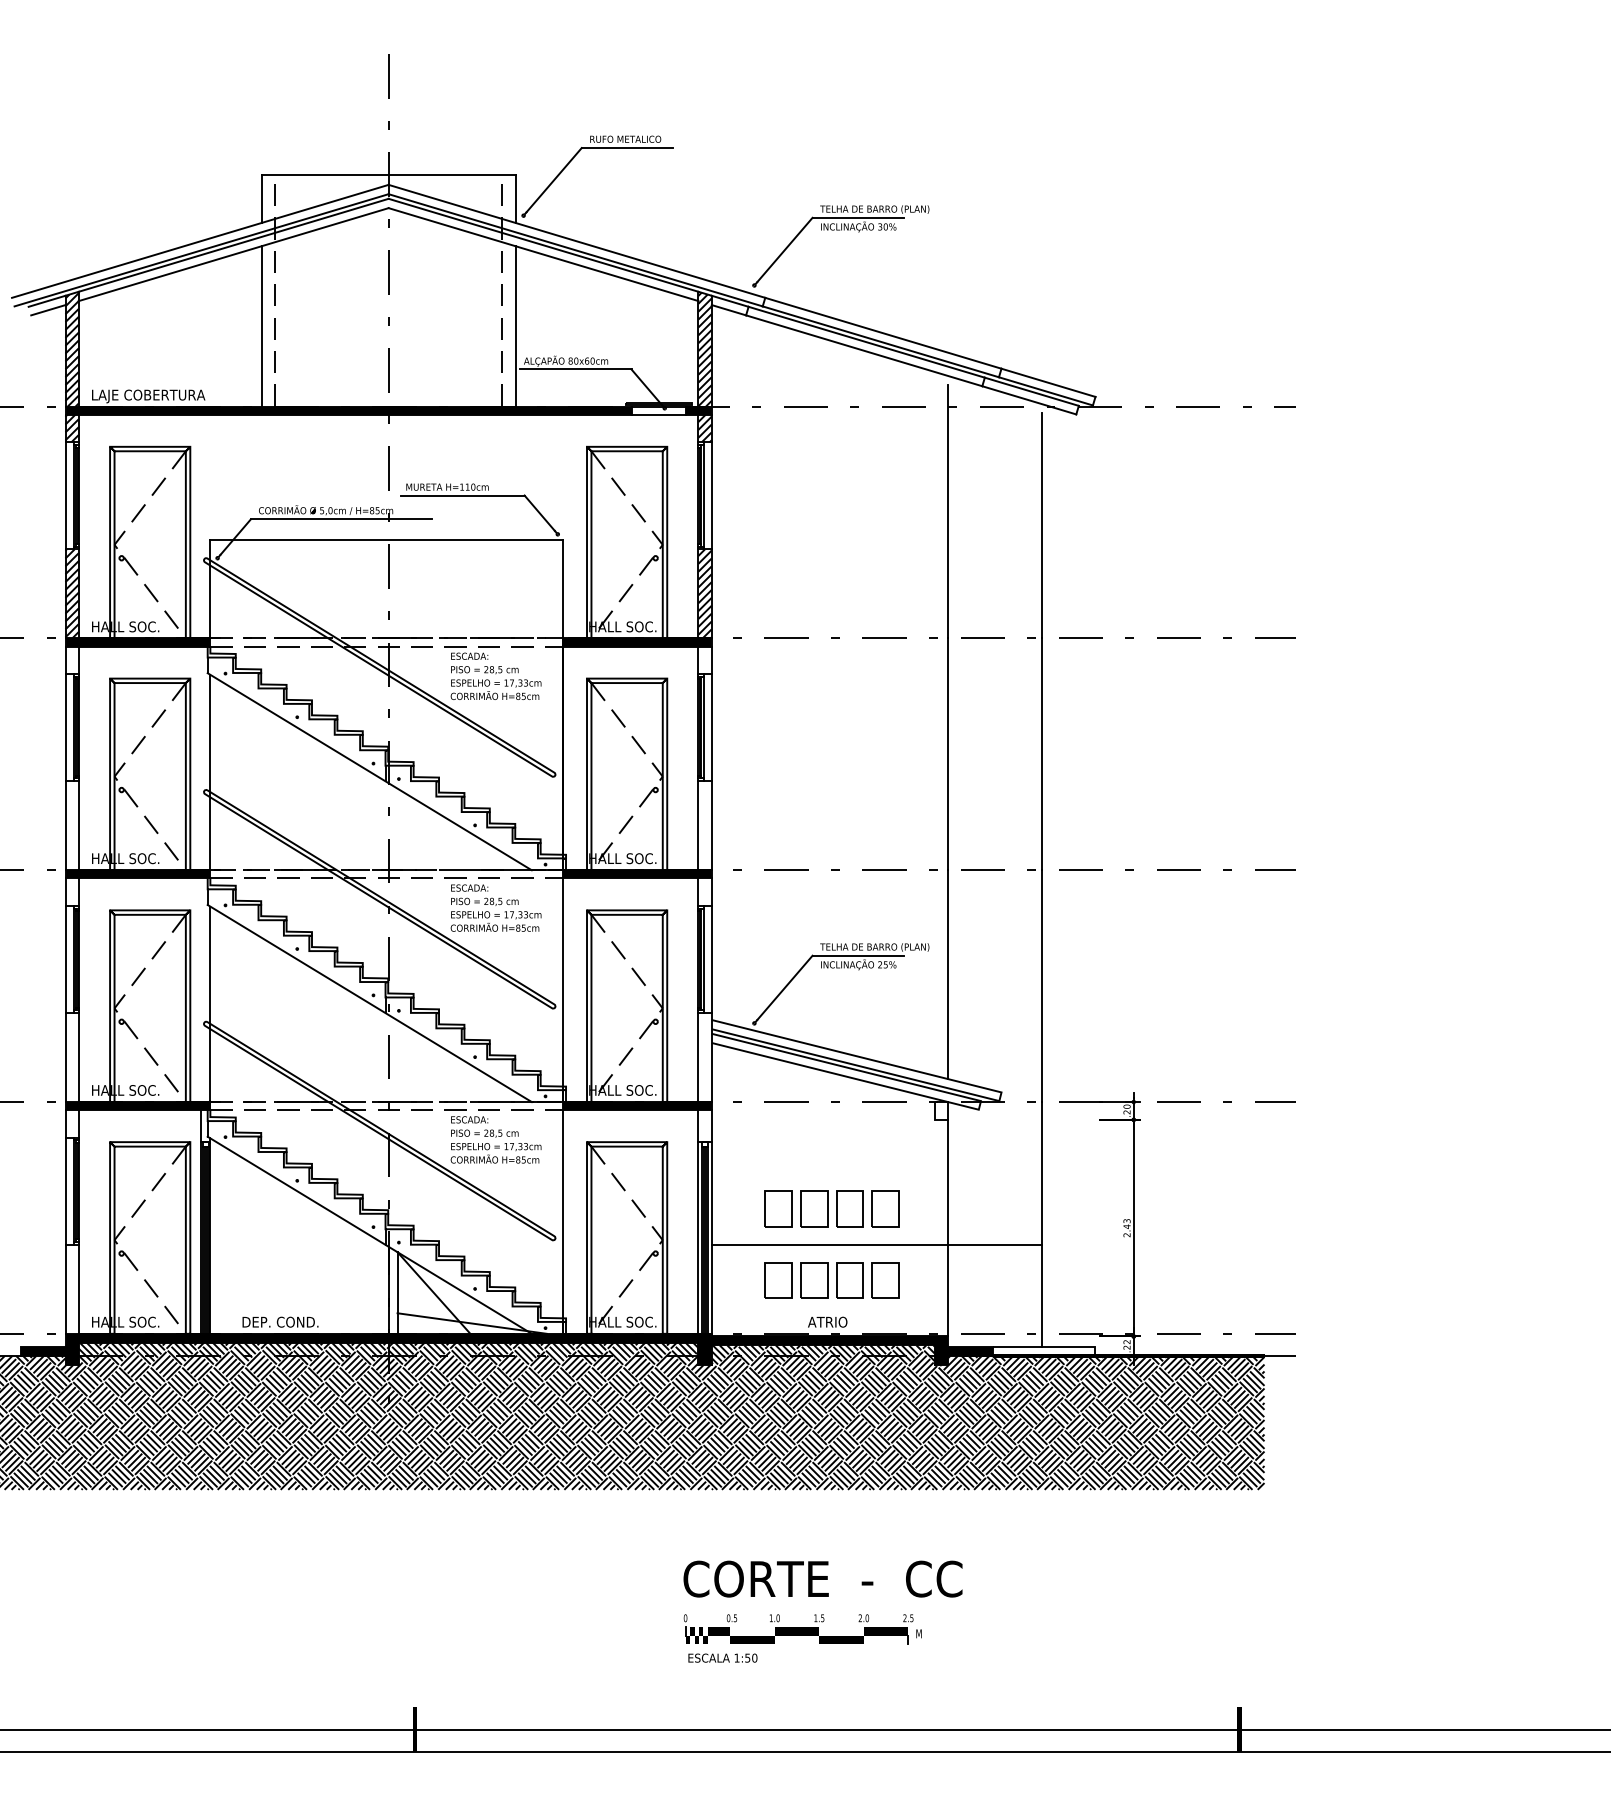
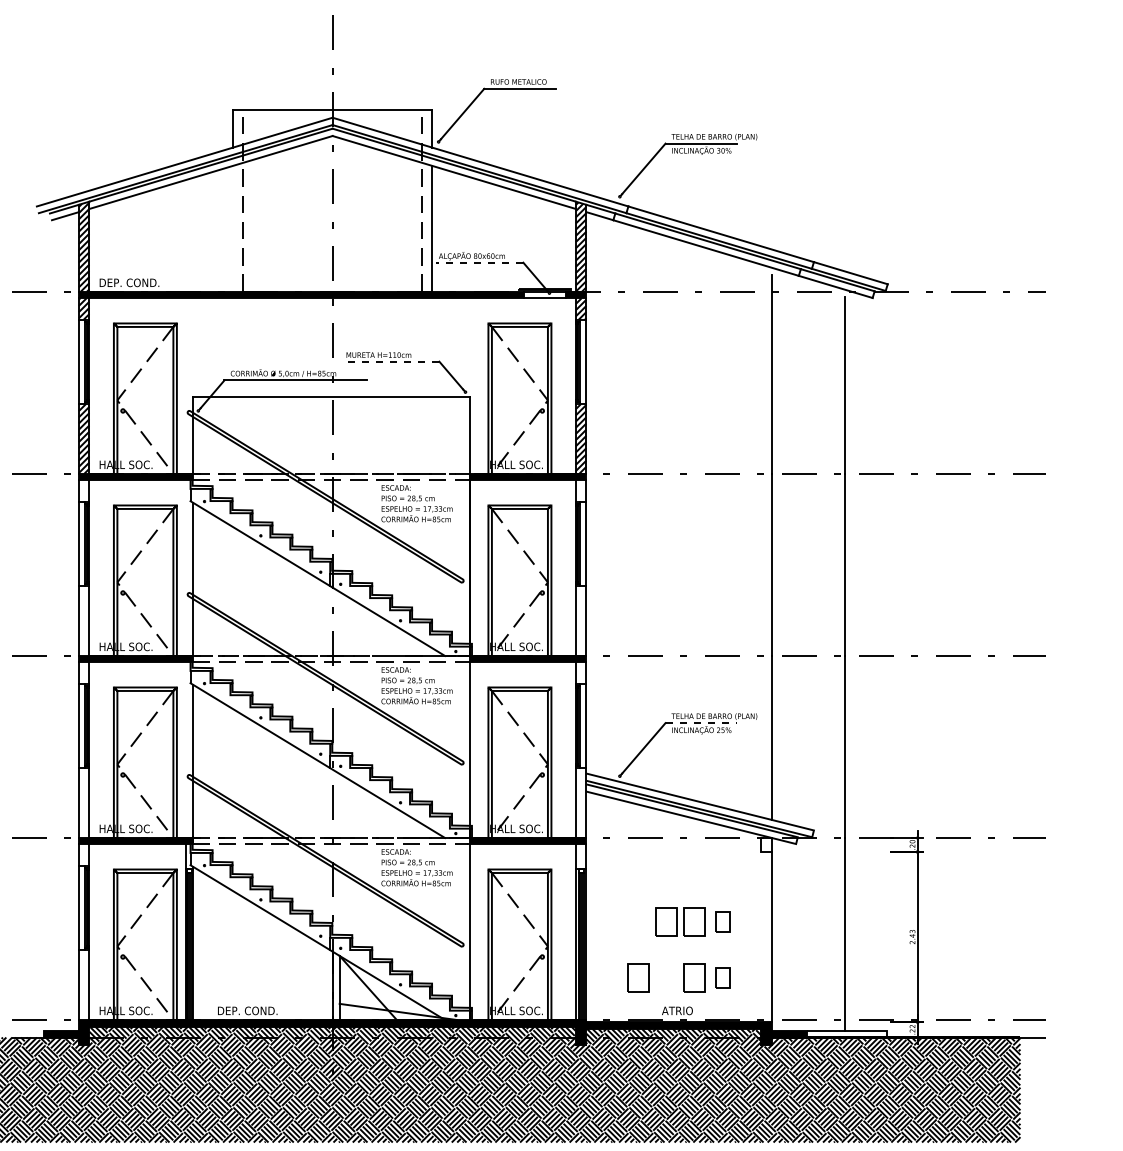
line: (261, 326) -> (232, 228), removed
line: (575, 369) -> (479, 262), solid -> dashed
text: (149, 396) -> (144, 283), LAJE COBERTURA -> DEP. COND.
line: (462, 495) -> (390, 361), solid -> dashed
line: (858, 955) -> (701, 722), solid -> dashed
part: (778, 1208) -> (638, 921), removed
part: (885, 1208) -> (722, 921), size x0.7
line: (876, 1244) -> (715, 949), removed
part: (814, 1280) -> (667, 978), removed
part: (885, 1280) -> (722, 978), size x0.7

